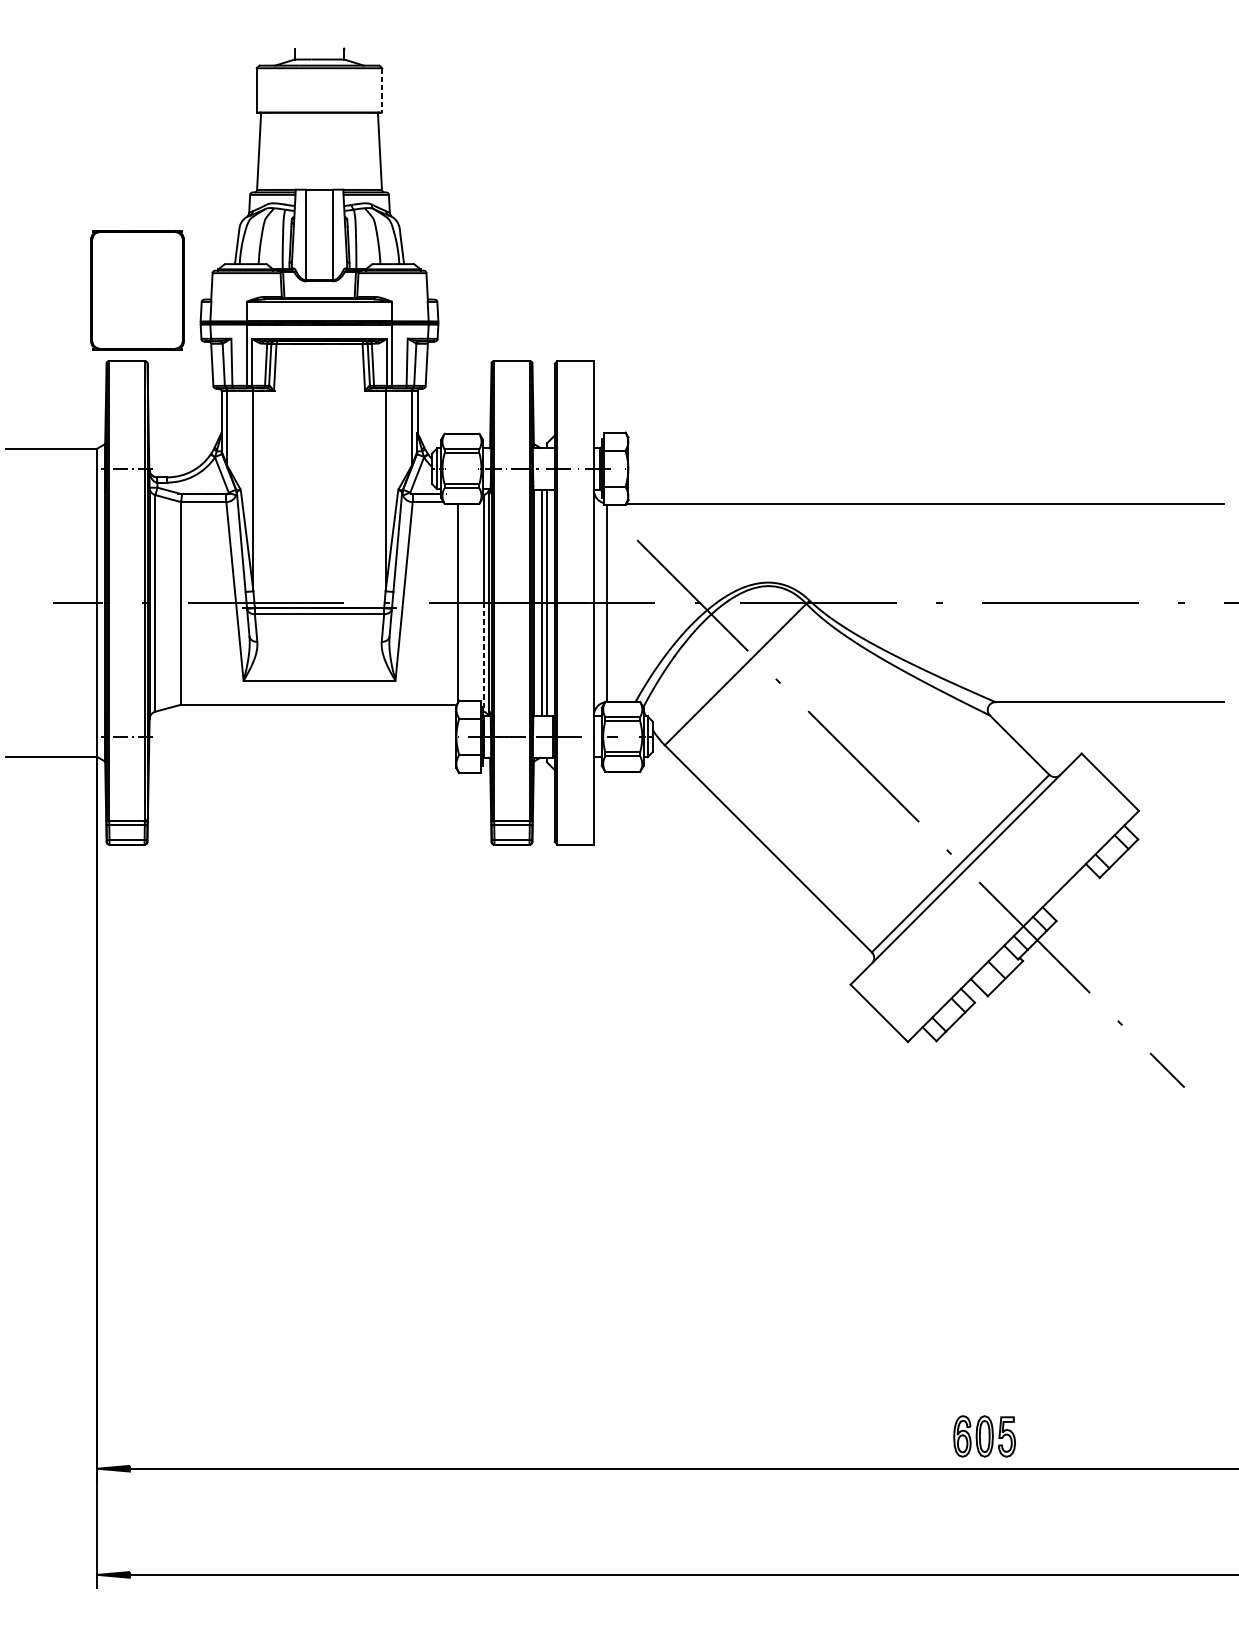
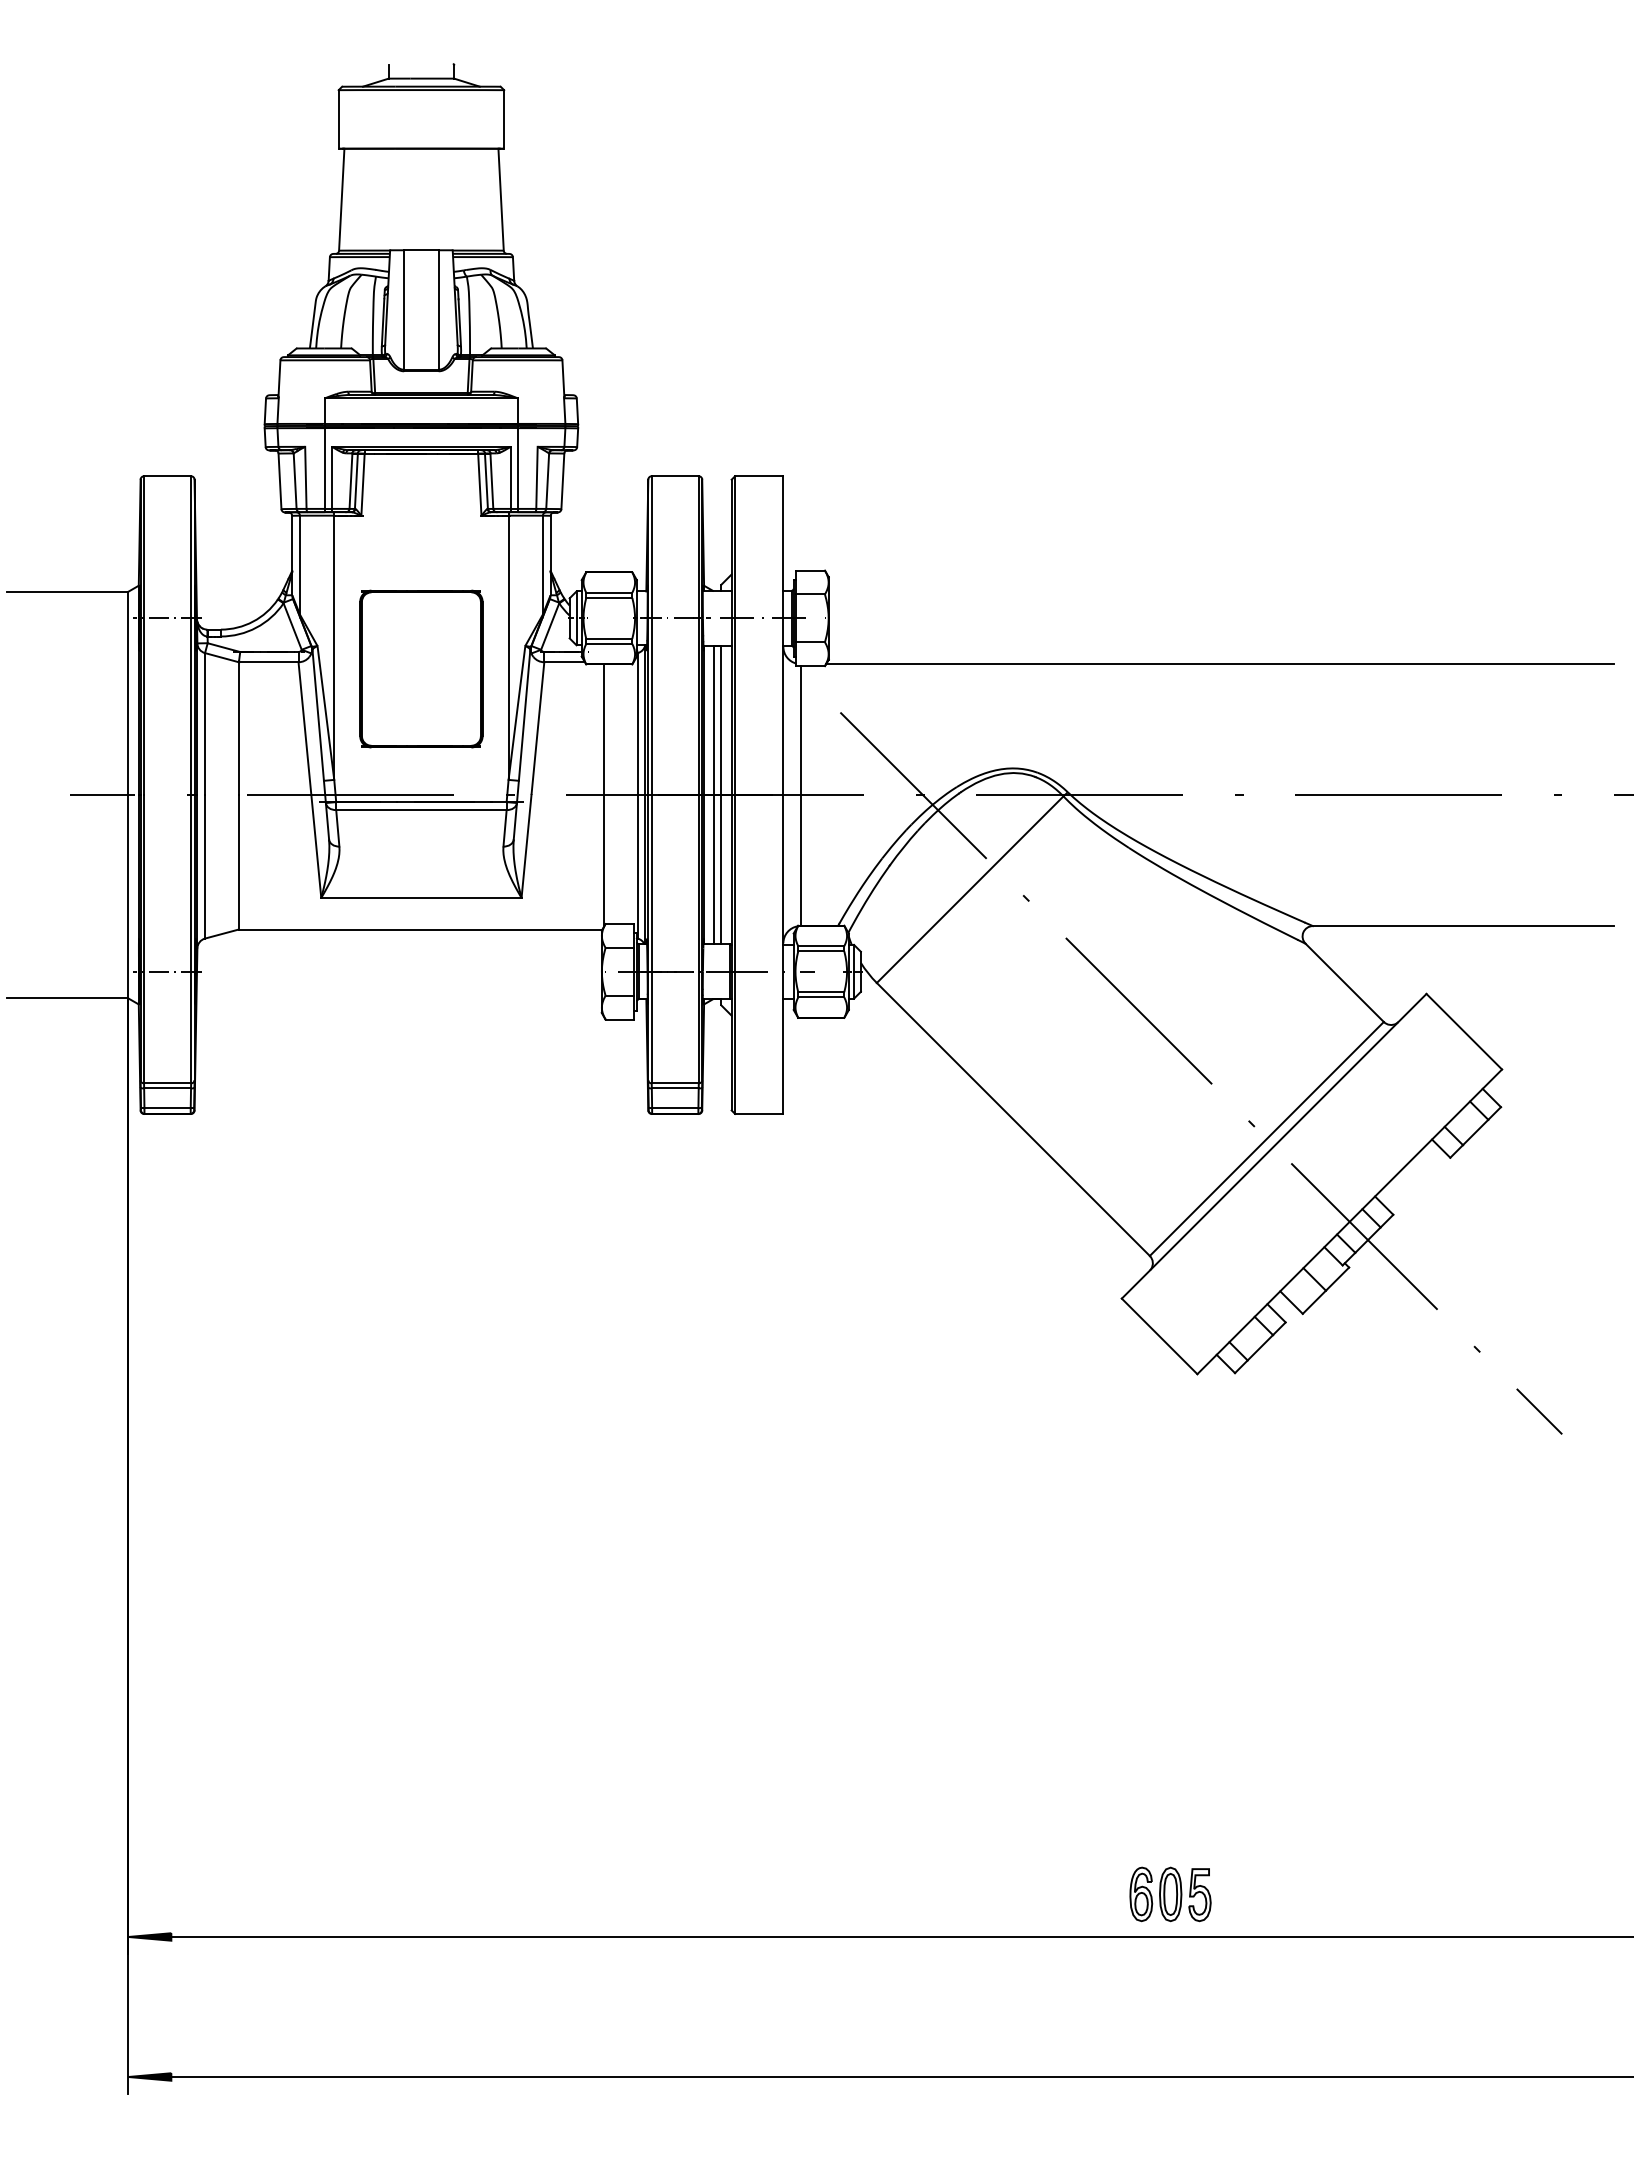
line: (382, 90) -> (504, 119), dashed -> solid
part: (137, 289) -> (421, 668), moved
line: (483, 656) -> (637, 866), dashed -> solid
part: (984, 1436) -> (1170, 1894), moved

